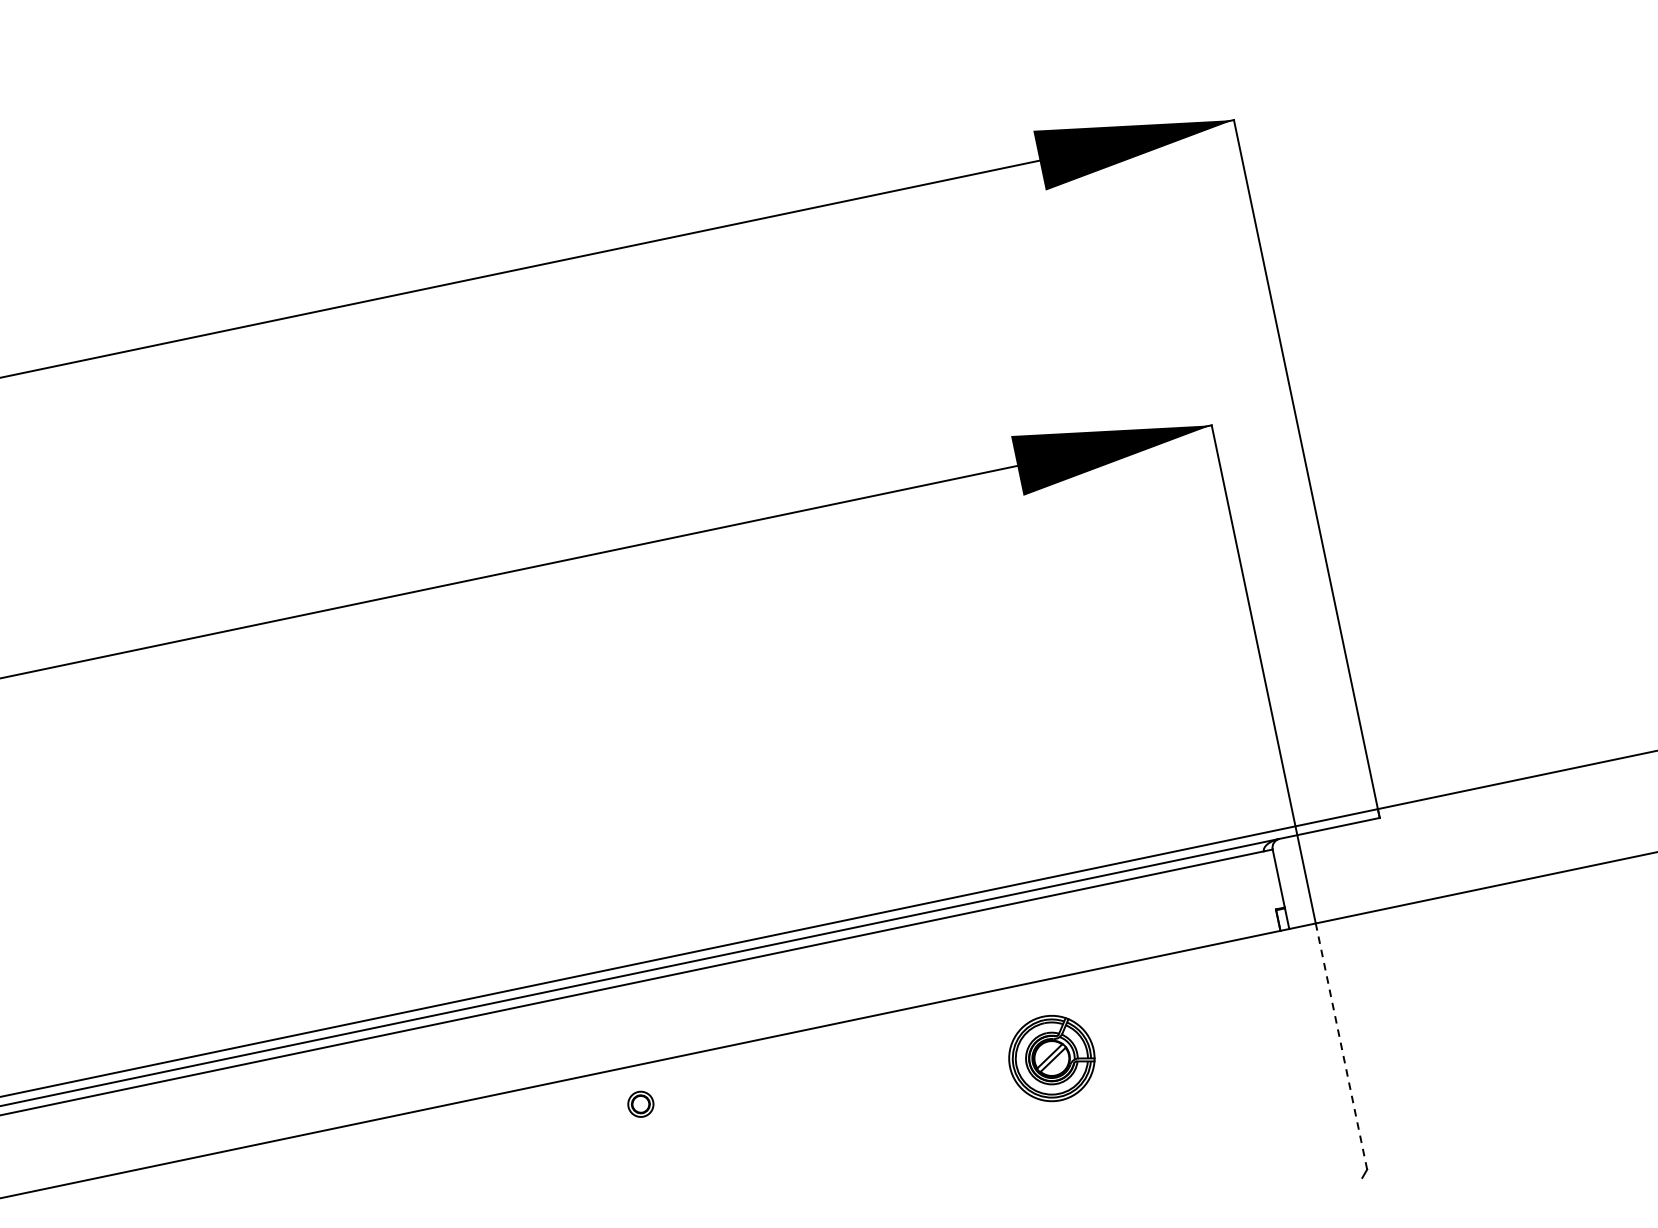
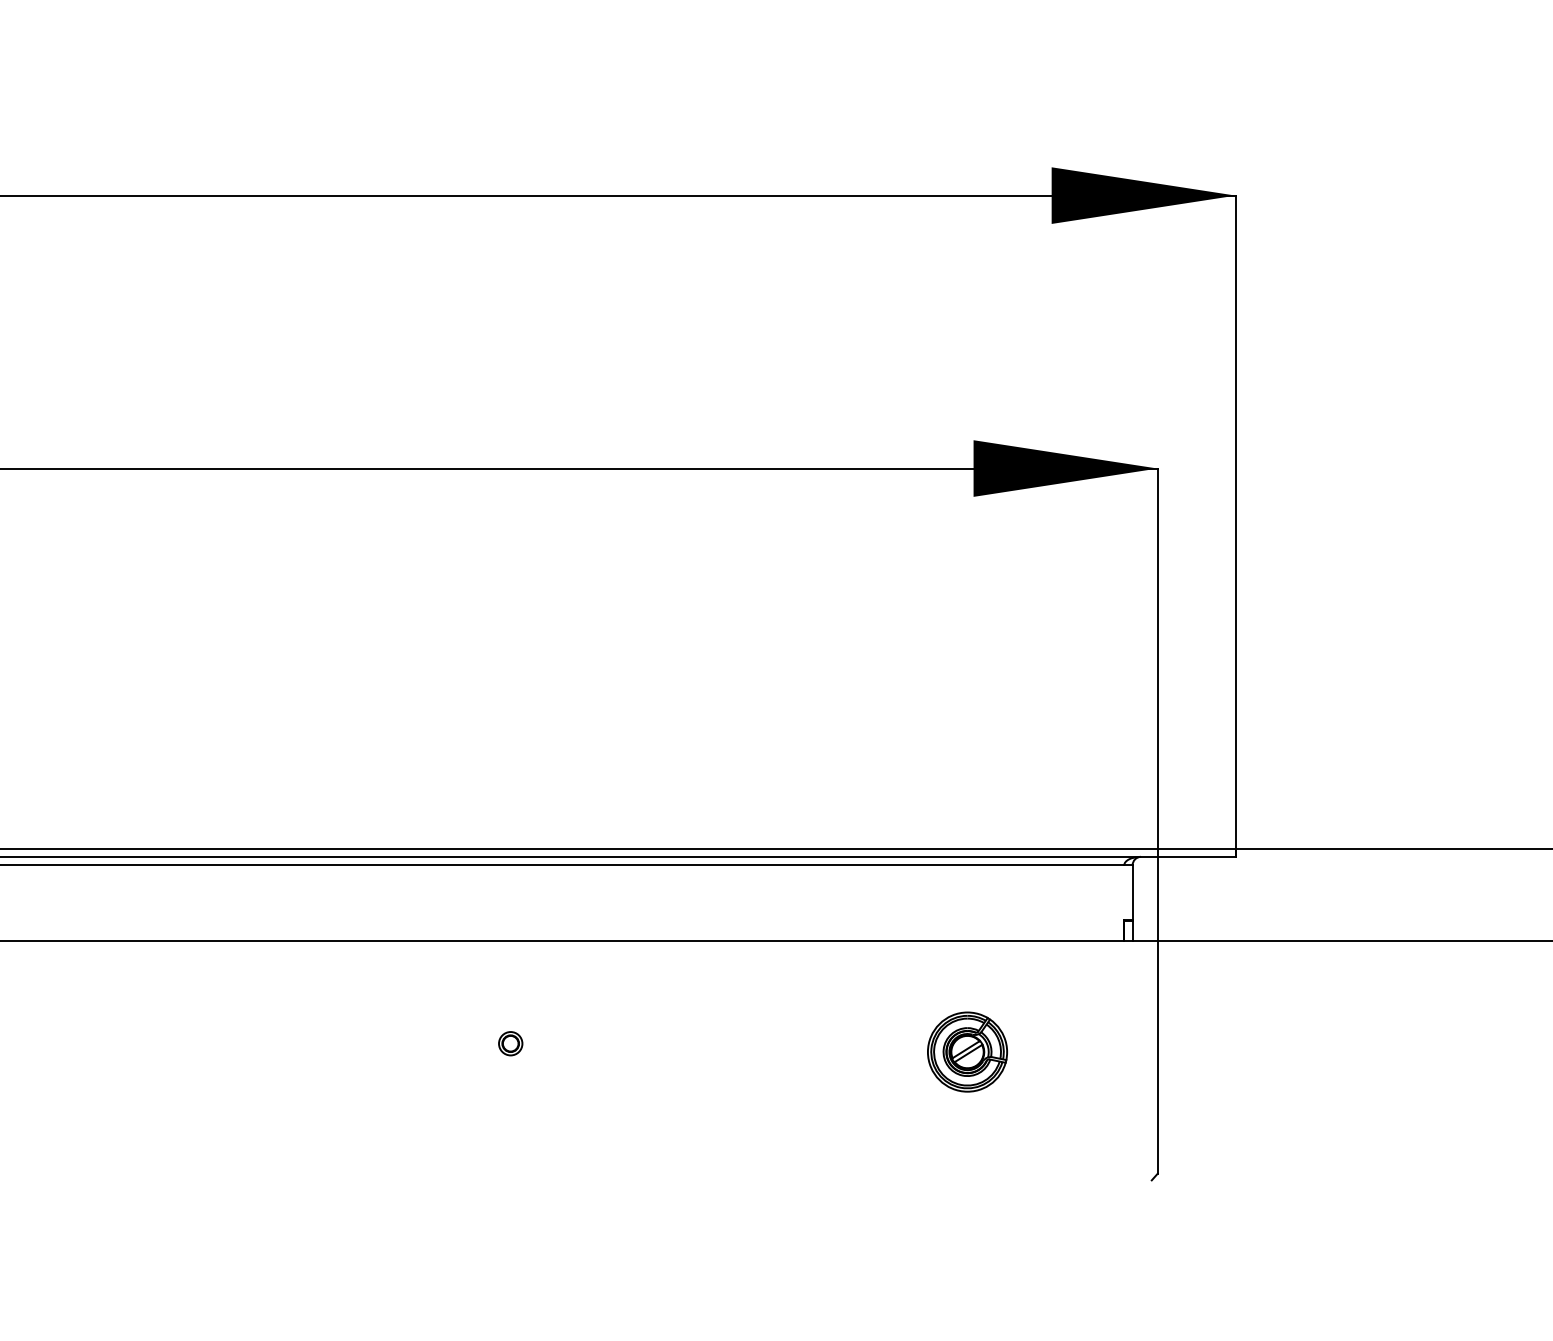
line: (1341, 1046) -> (1157, 1057), dashed -> solid
part: (1051, 1057) -> (967, 1051), moved
part: (640, 1104) -> (510, 1043), moved

